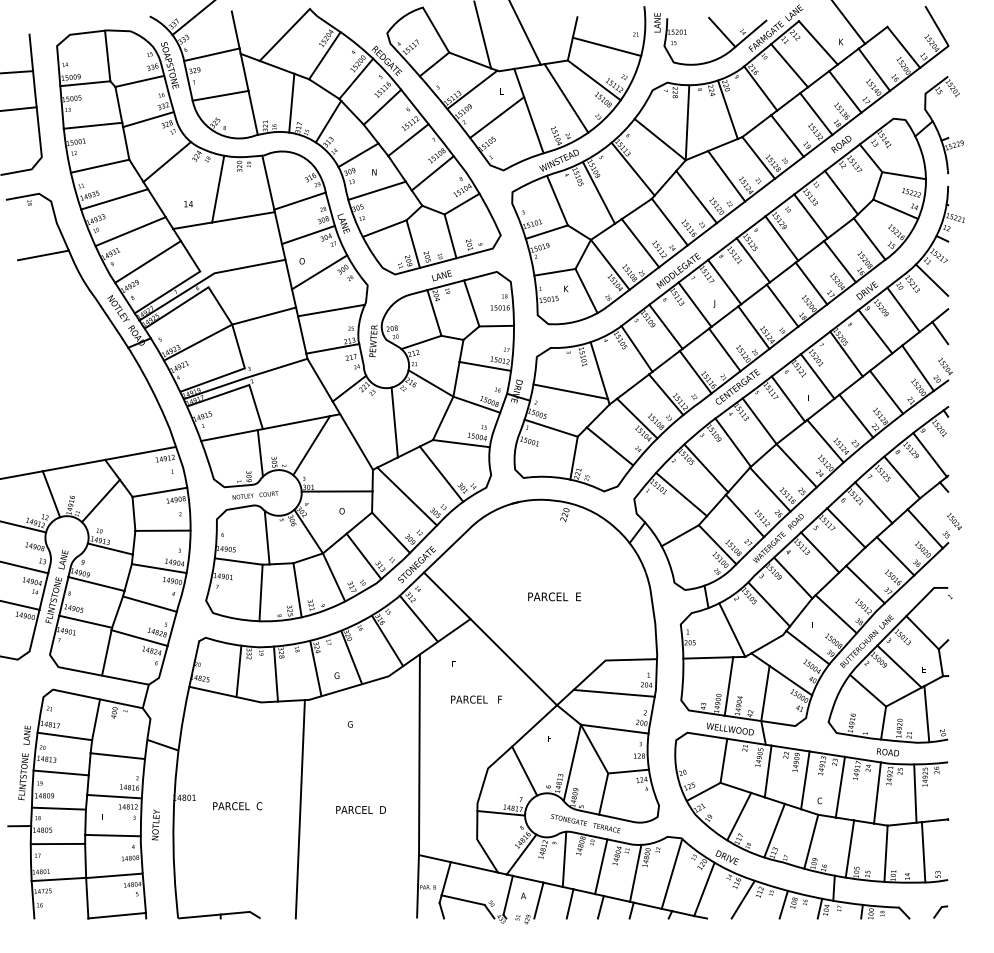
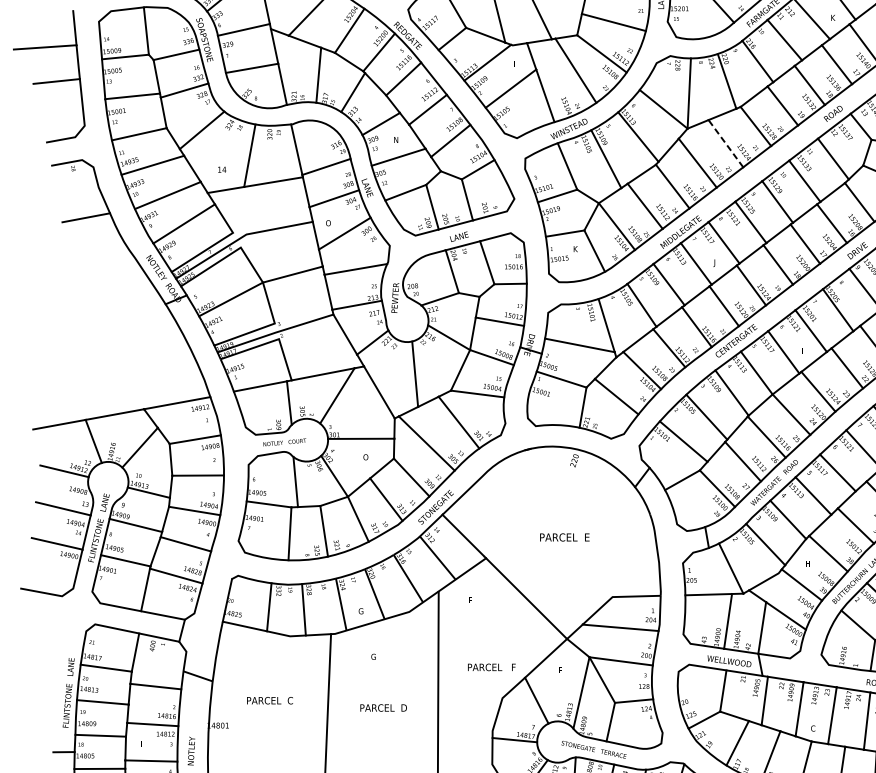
line: (726, 175) -> (725, 142), solid -> dashed
text: (476, 699) -> (491, 667), moved
text: (237, 806) -> (269, 700), moved
text: (360, 809) -> (383, 707), moved

